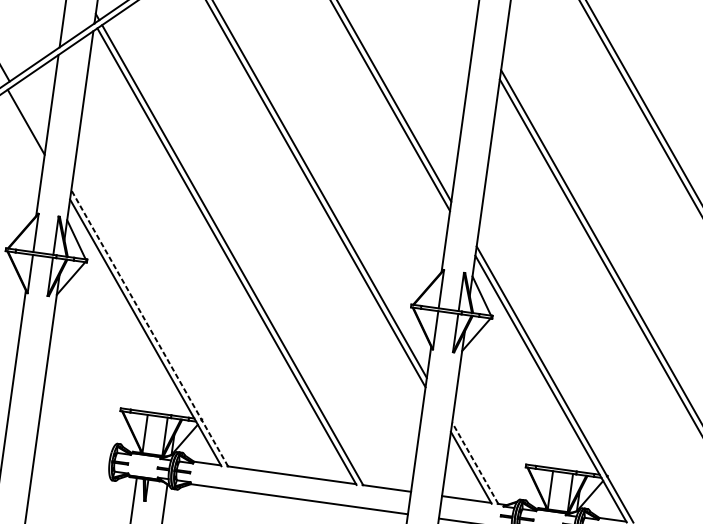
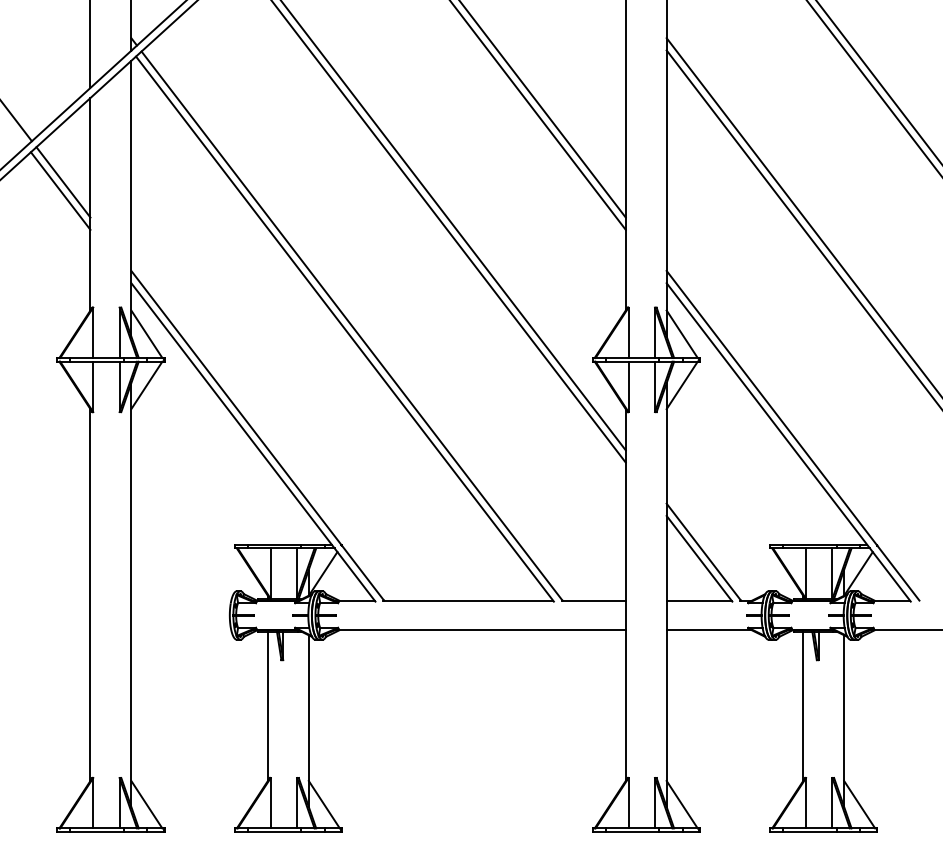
line: (29, 116) -> (63, 182), added
line: (149, 328) -> (257, 435), dashed -> solid
line: (475, 462) -> (703, 551), dashed -> solid

